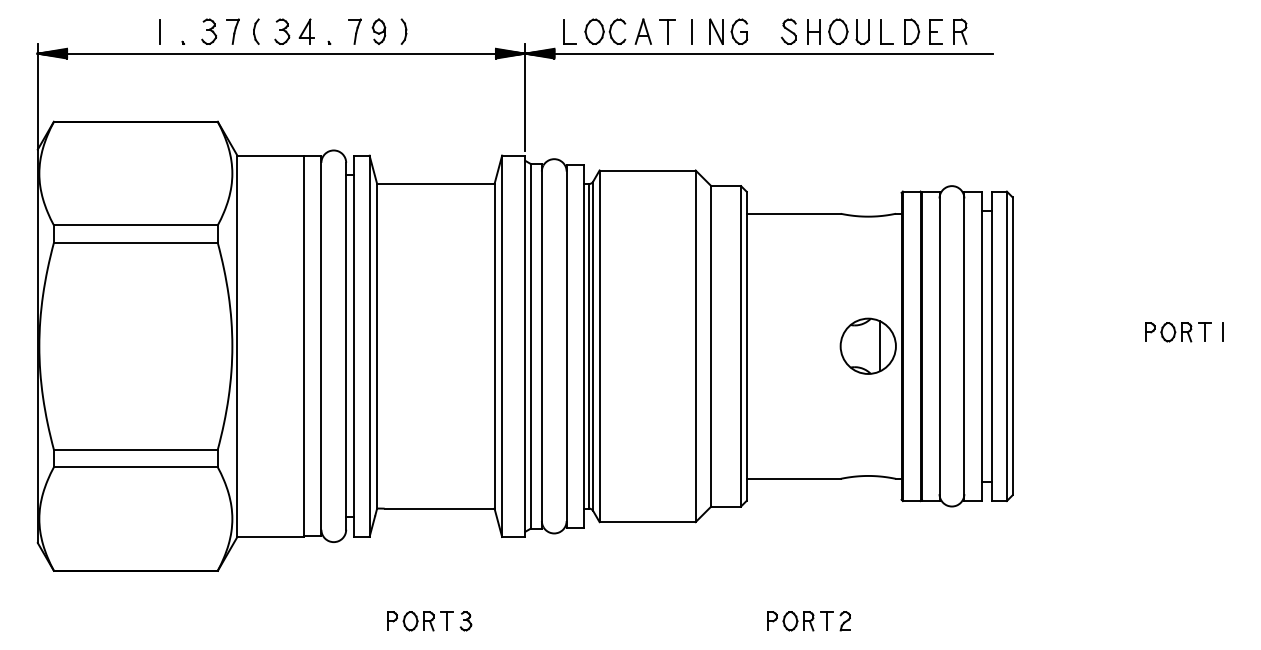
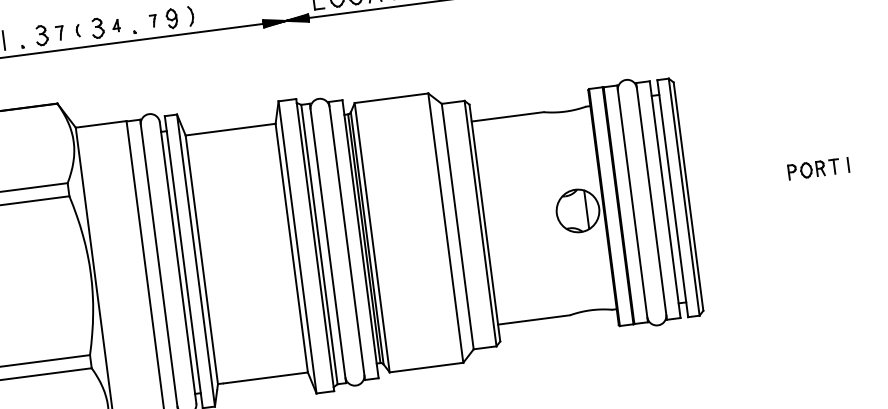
part: (232, 31) -> (59, 33), size x0.7
part: (256, 31) -> (78, 30), size x0.6
part: (306, 31) -> (116, 25), size x0.6
part: (354, 31) -> (153, 20), size x0.6
line: (525, 96) -> (290, 53), removed

